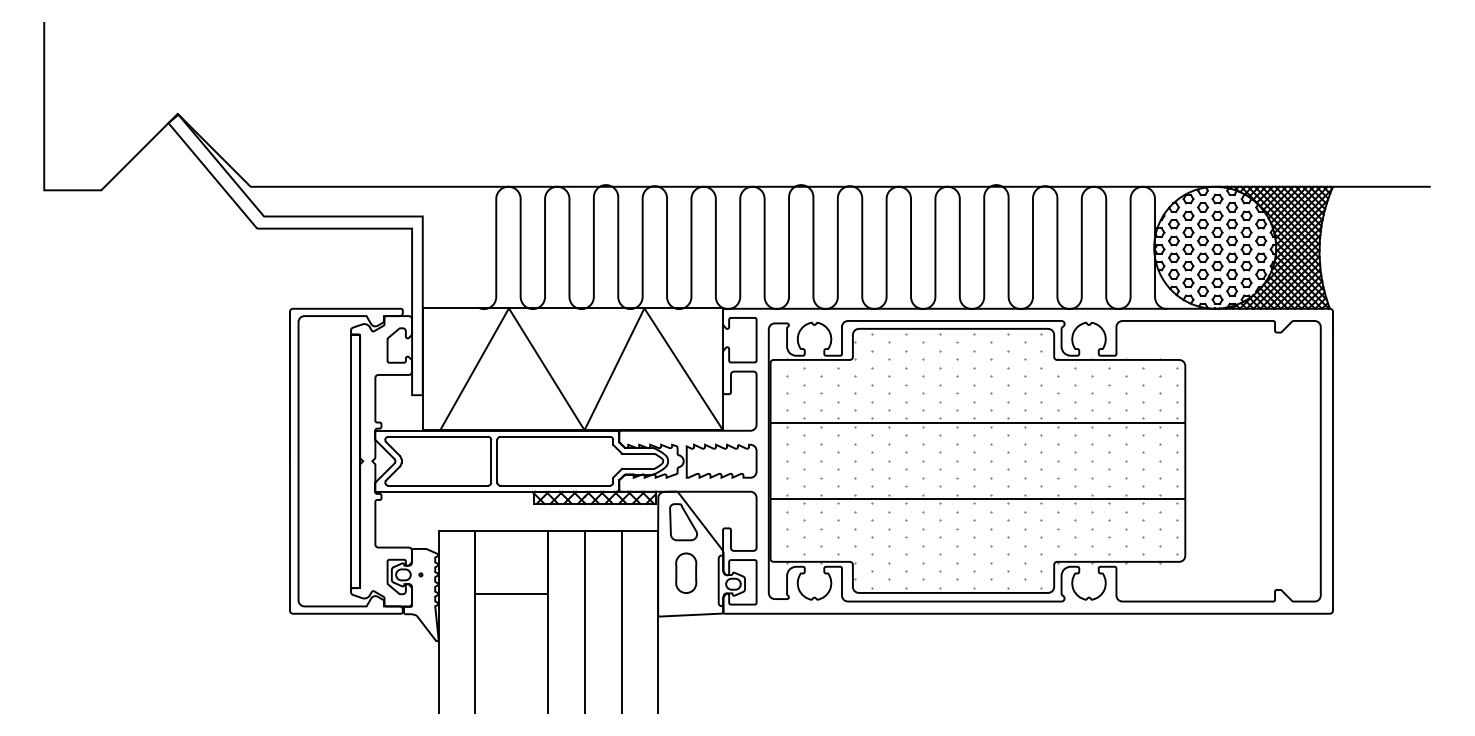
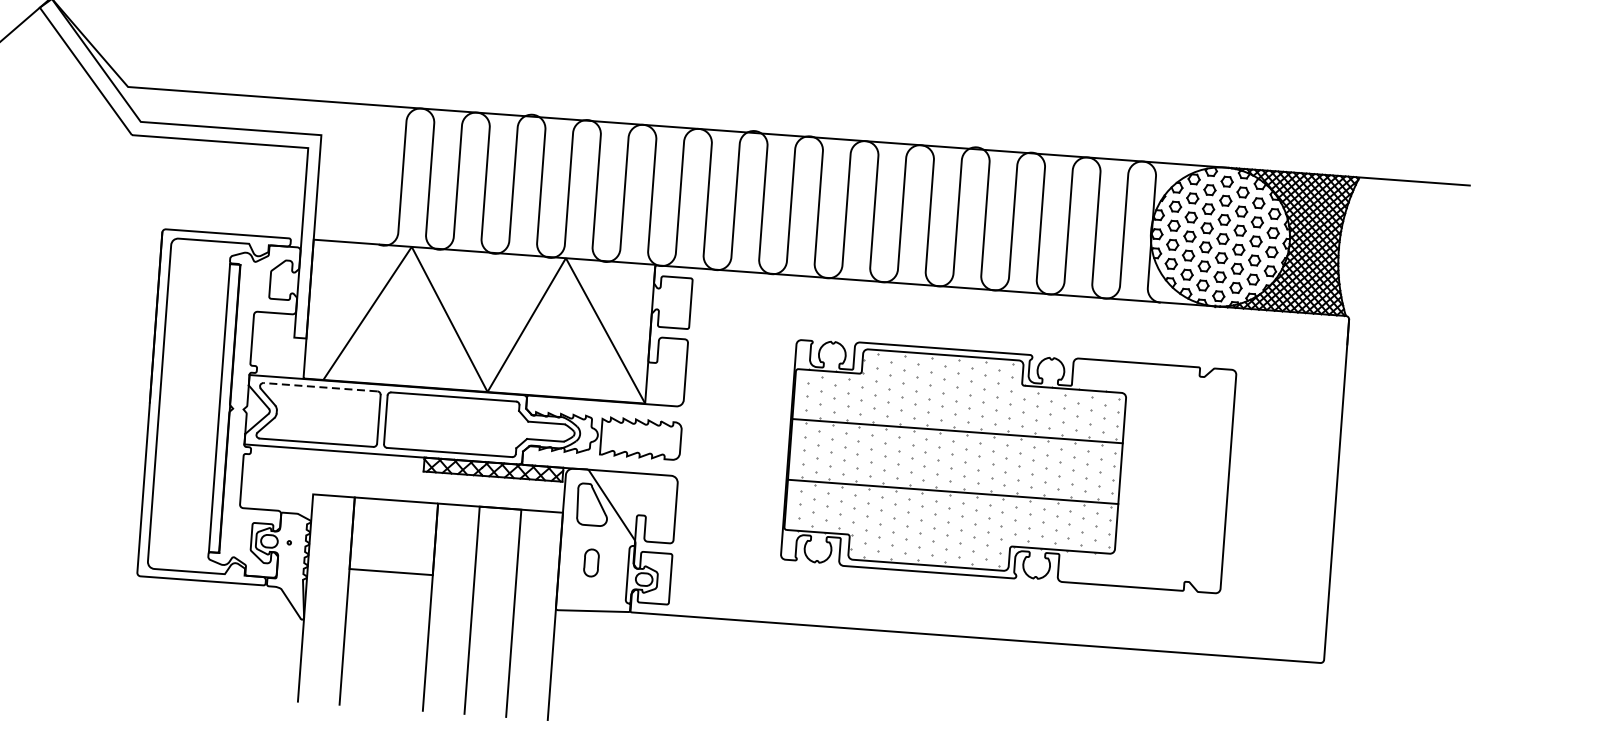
line: (438, 436) -> (320, 386), solid -> dashed
part: (1044, 461) -> (1008, 465), size x0.7
part: (686, 572) -> (591, 562), size x0.6

